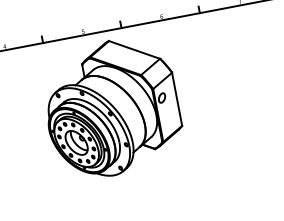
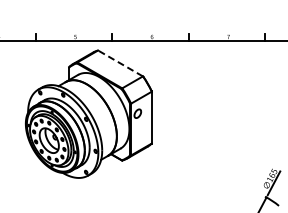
line: (134, 49) -> (120, 63), solid -> dashed

